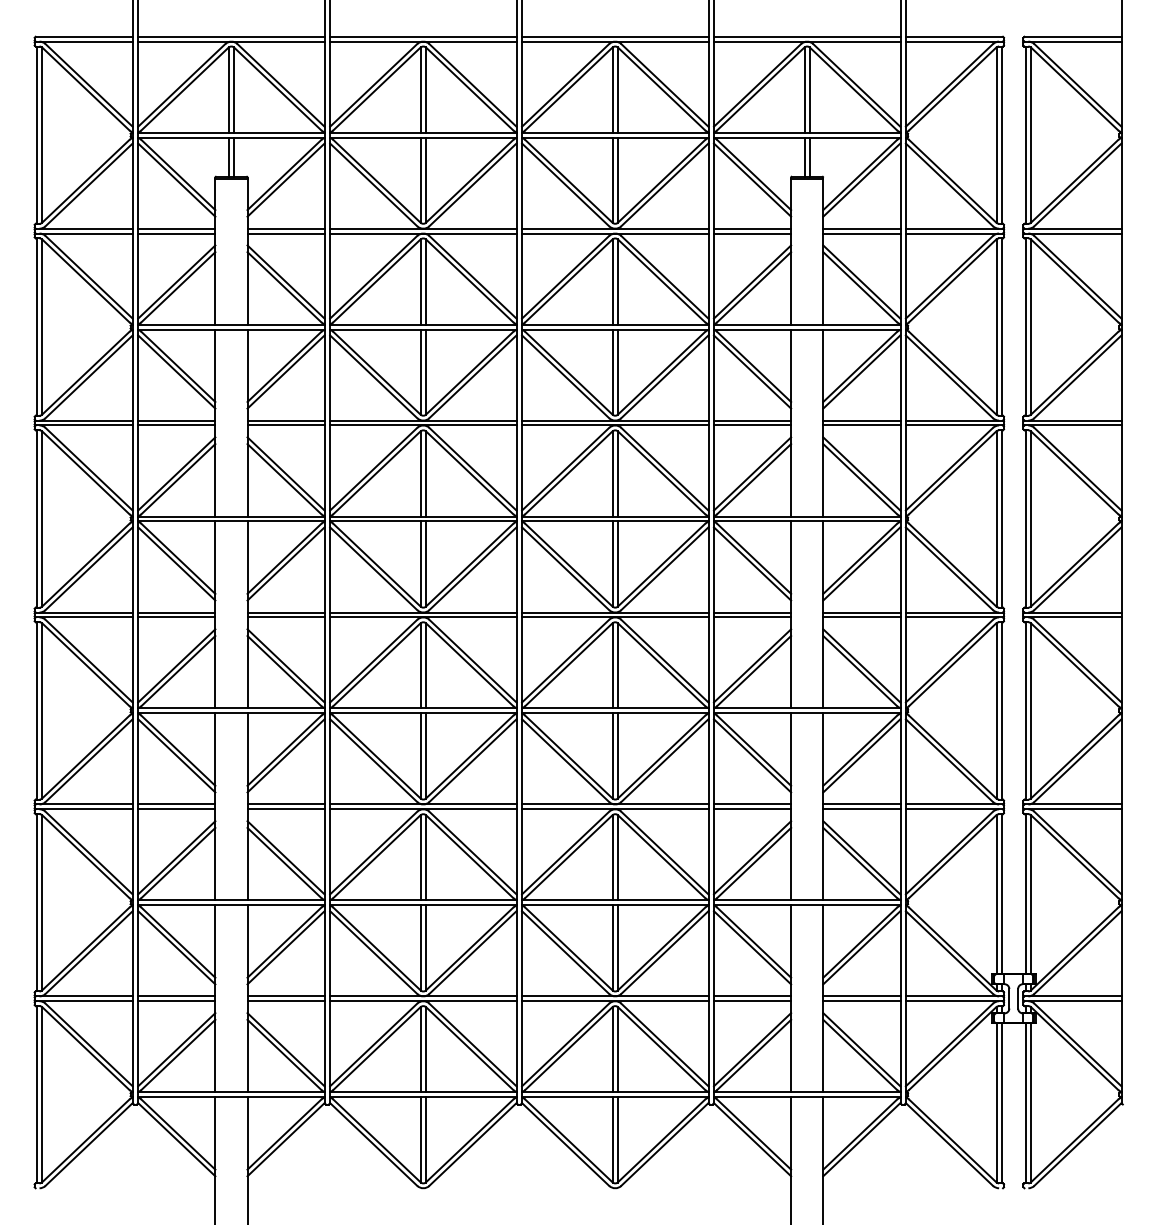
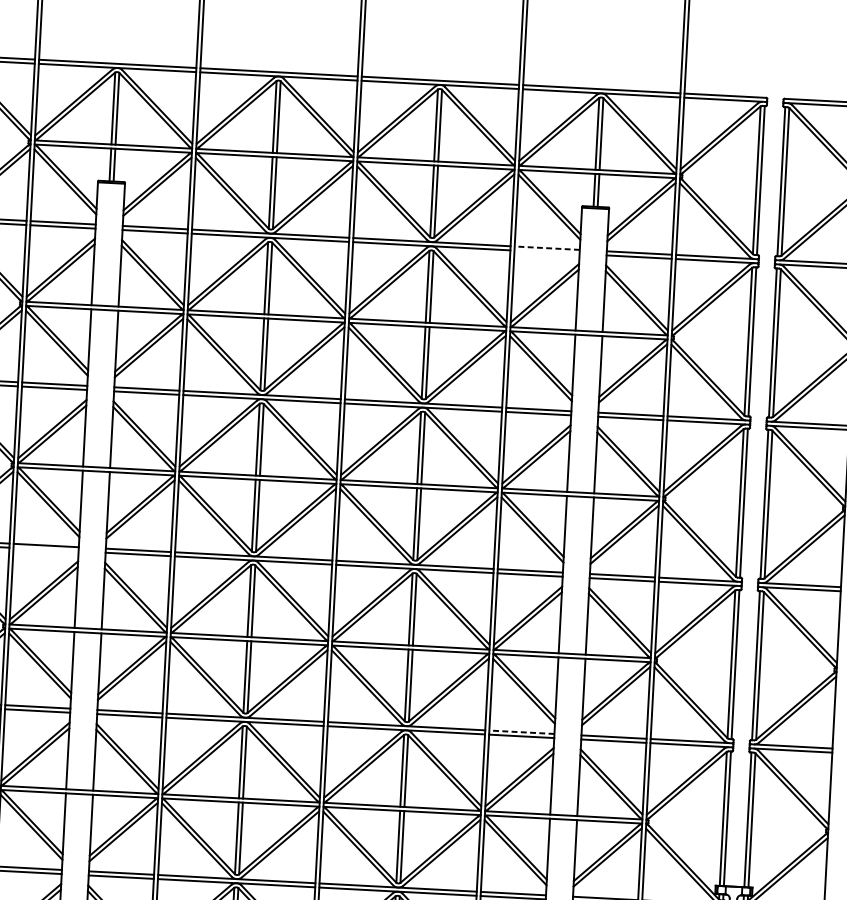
line: (752, 228) -> (547, 248), solid -> dashed
line: (752, 233) -> (547, 252), removed
line: (176, 617) -> (45, 549), removed
line: (752, 804) -> (521, 732), solid -> dashed

